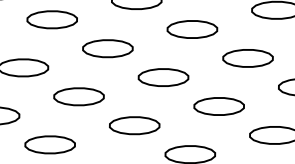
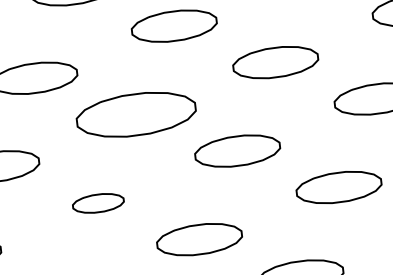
part: (163, 77) -> (136, 114), size x1.4
part: (134, 125) -> (97, 202), size x0.6

